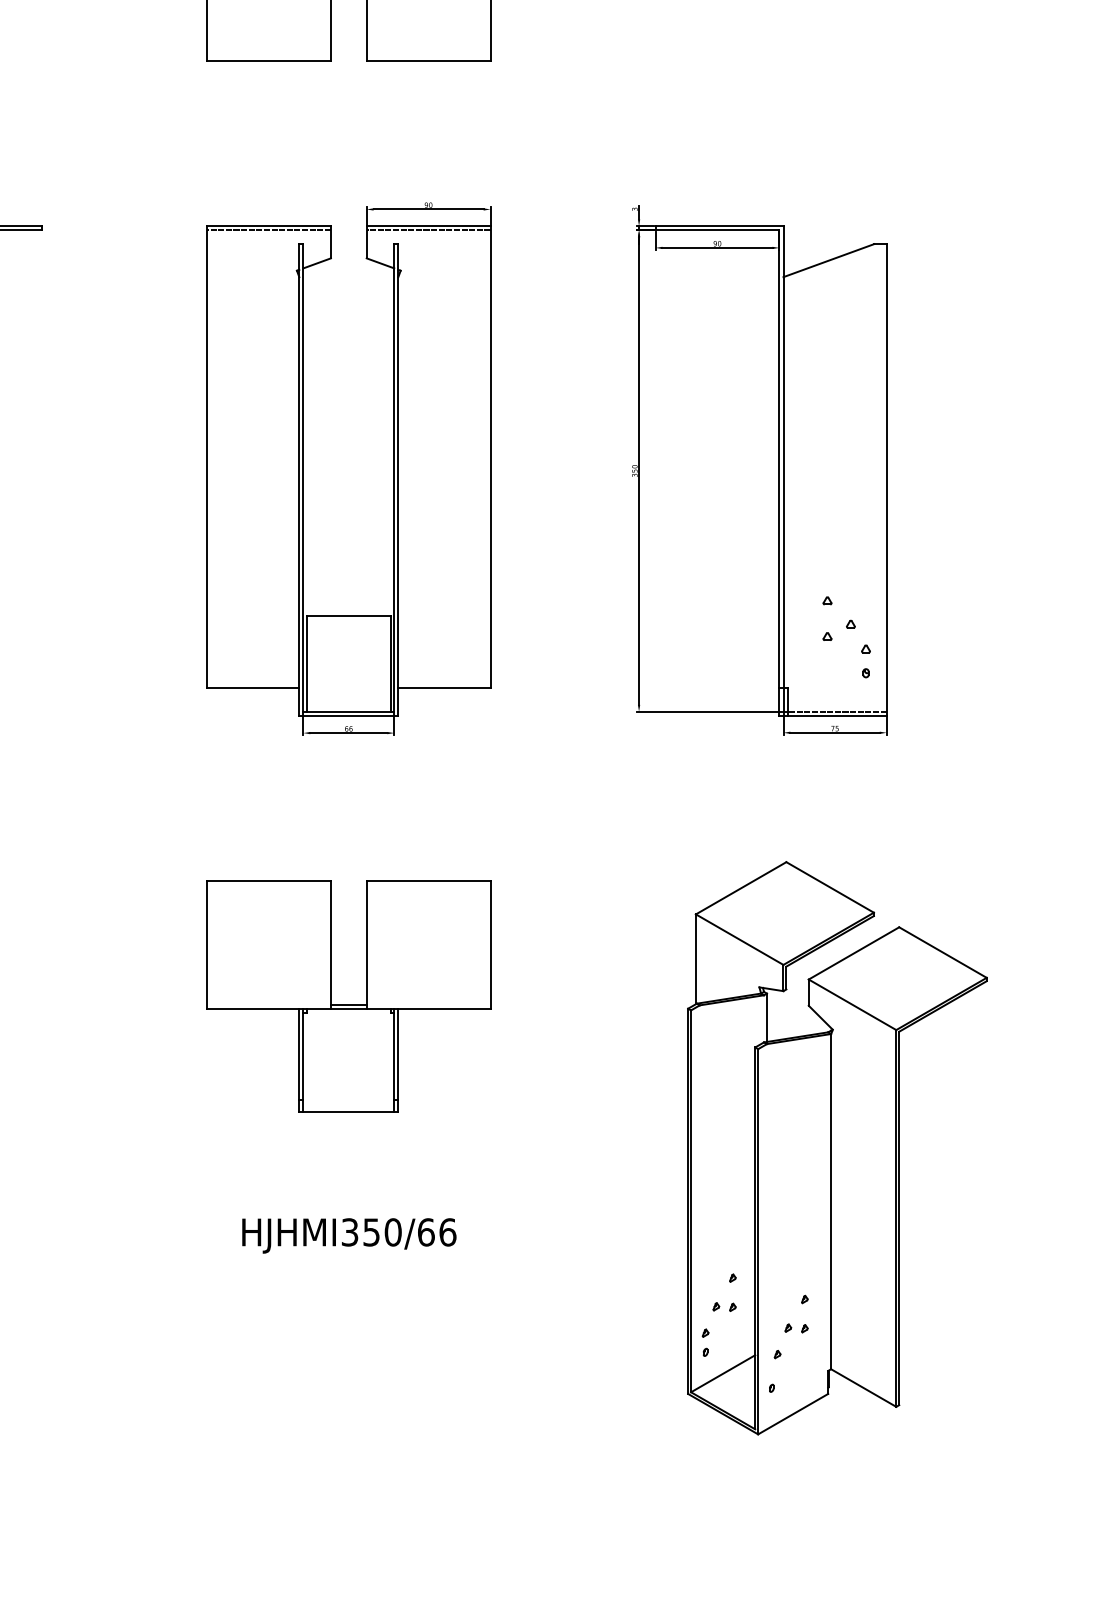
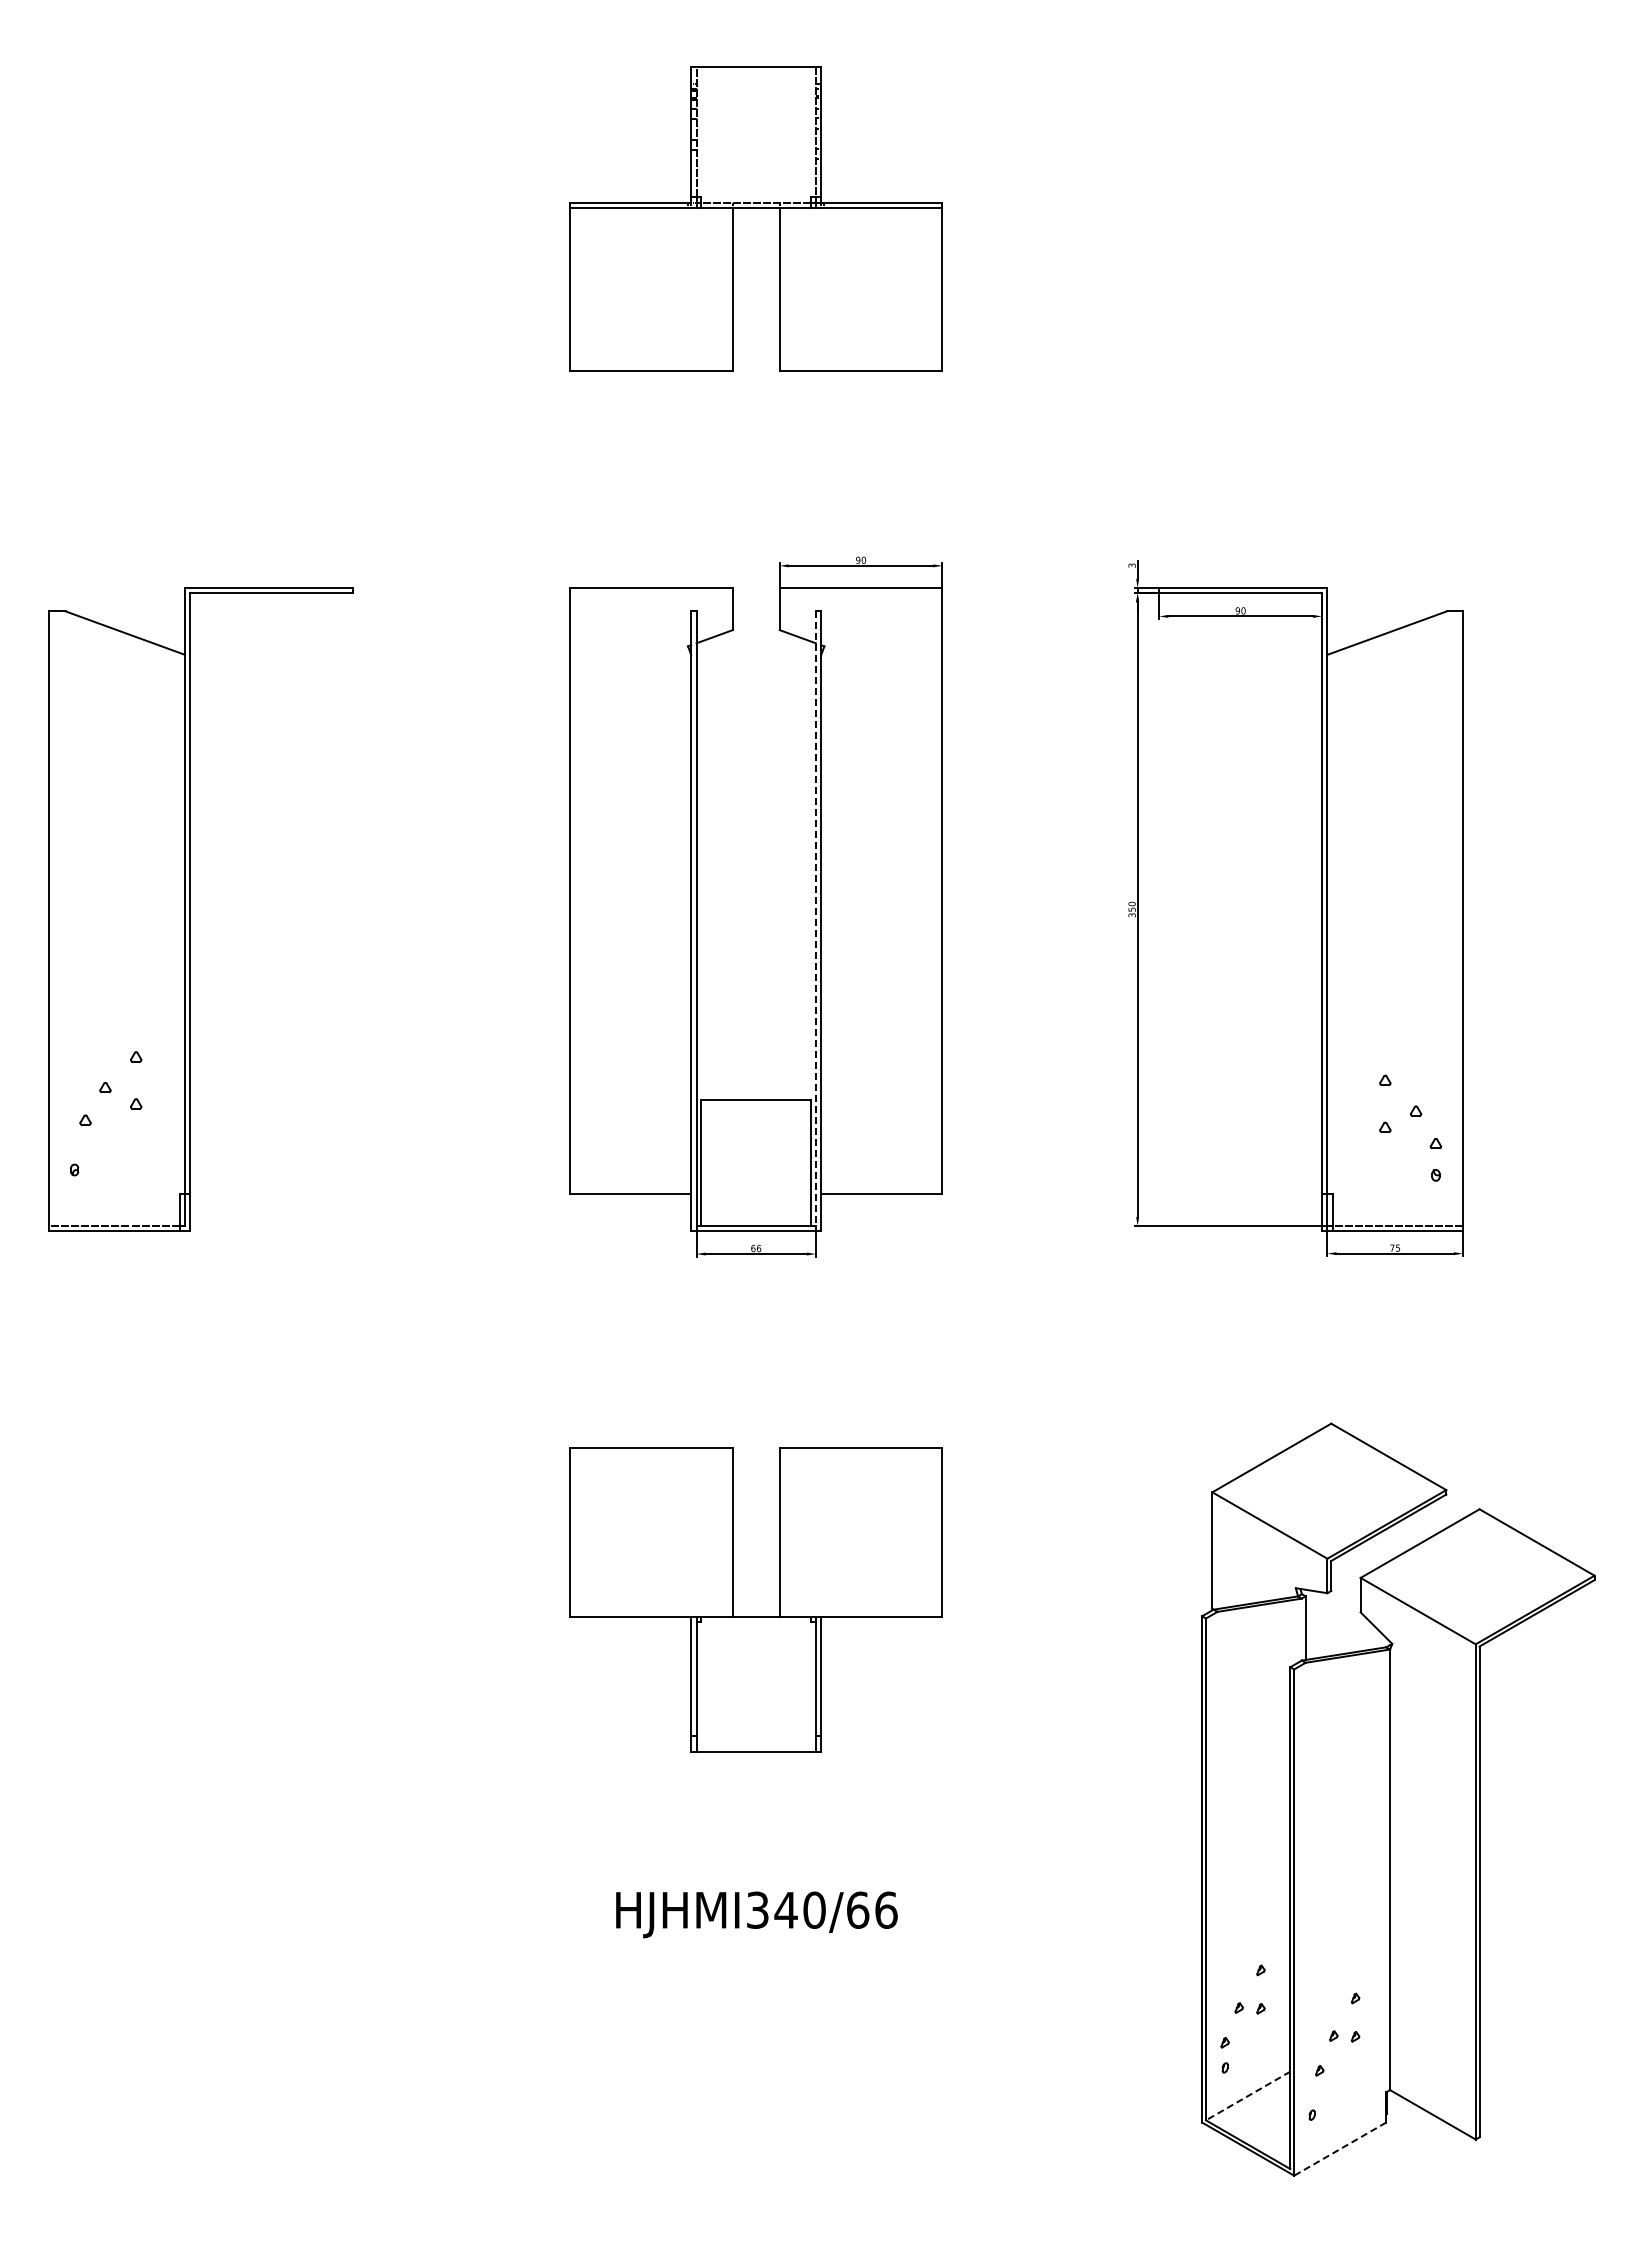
line: (269, 230) -> (651, 593), removed
line: (428, 230) -> (860, 593), removed
line: (393, 478) -> (815, 919), solid -> dashed
line: (348, 1005) -> (755, 1611), removed
text: (371, 1232) -> (785, 1910), HJHMI350/66 -> HJHMI340/66
line: (723, 1374) -> (1248, 2096), solid -> dashed
line: (792, 1414) -> (1339, 2149), solid -> dashed

